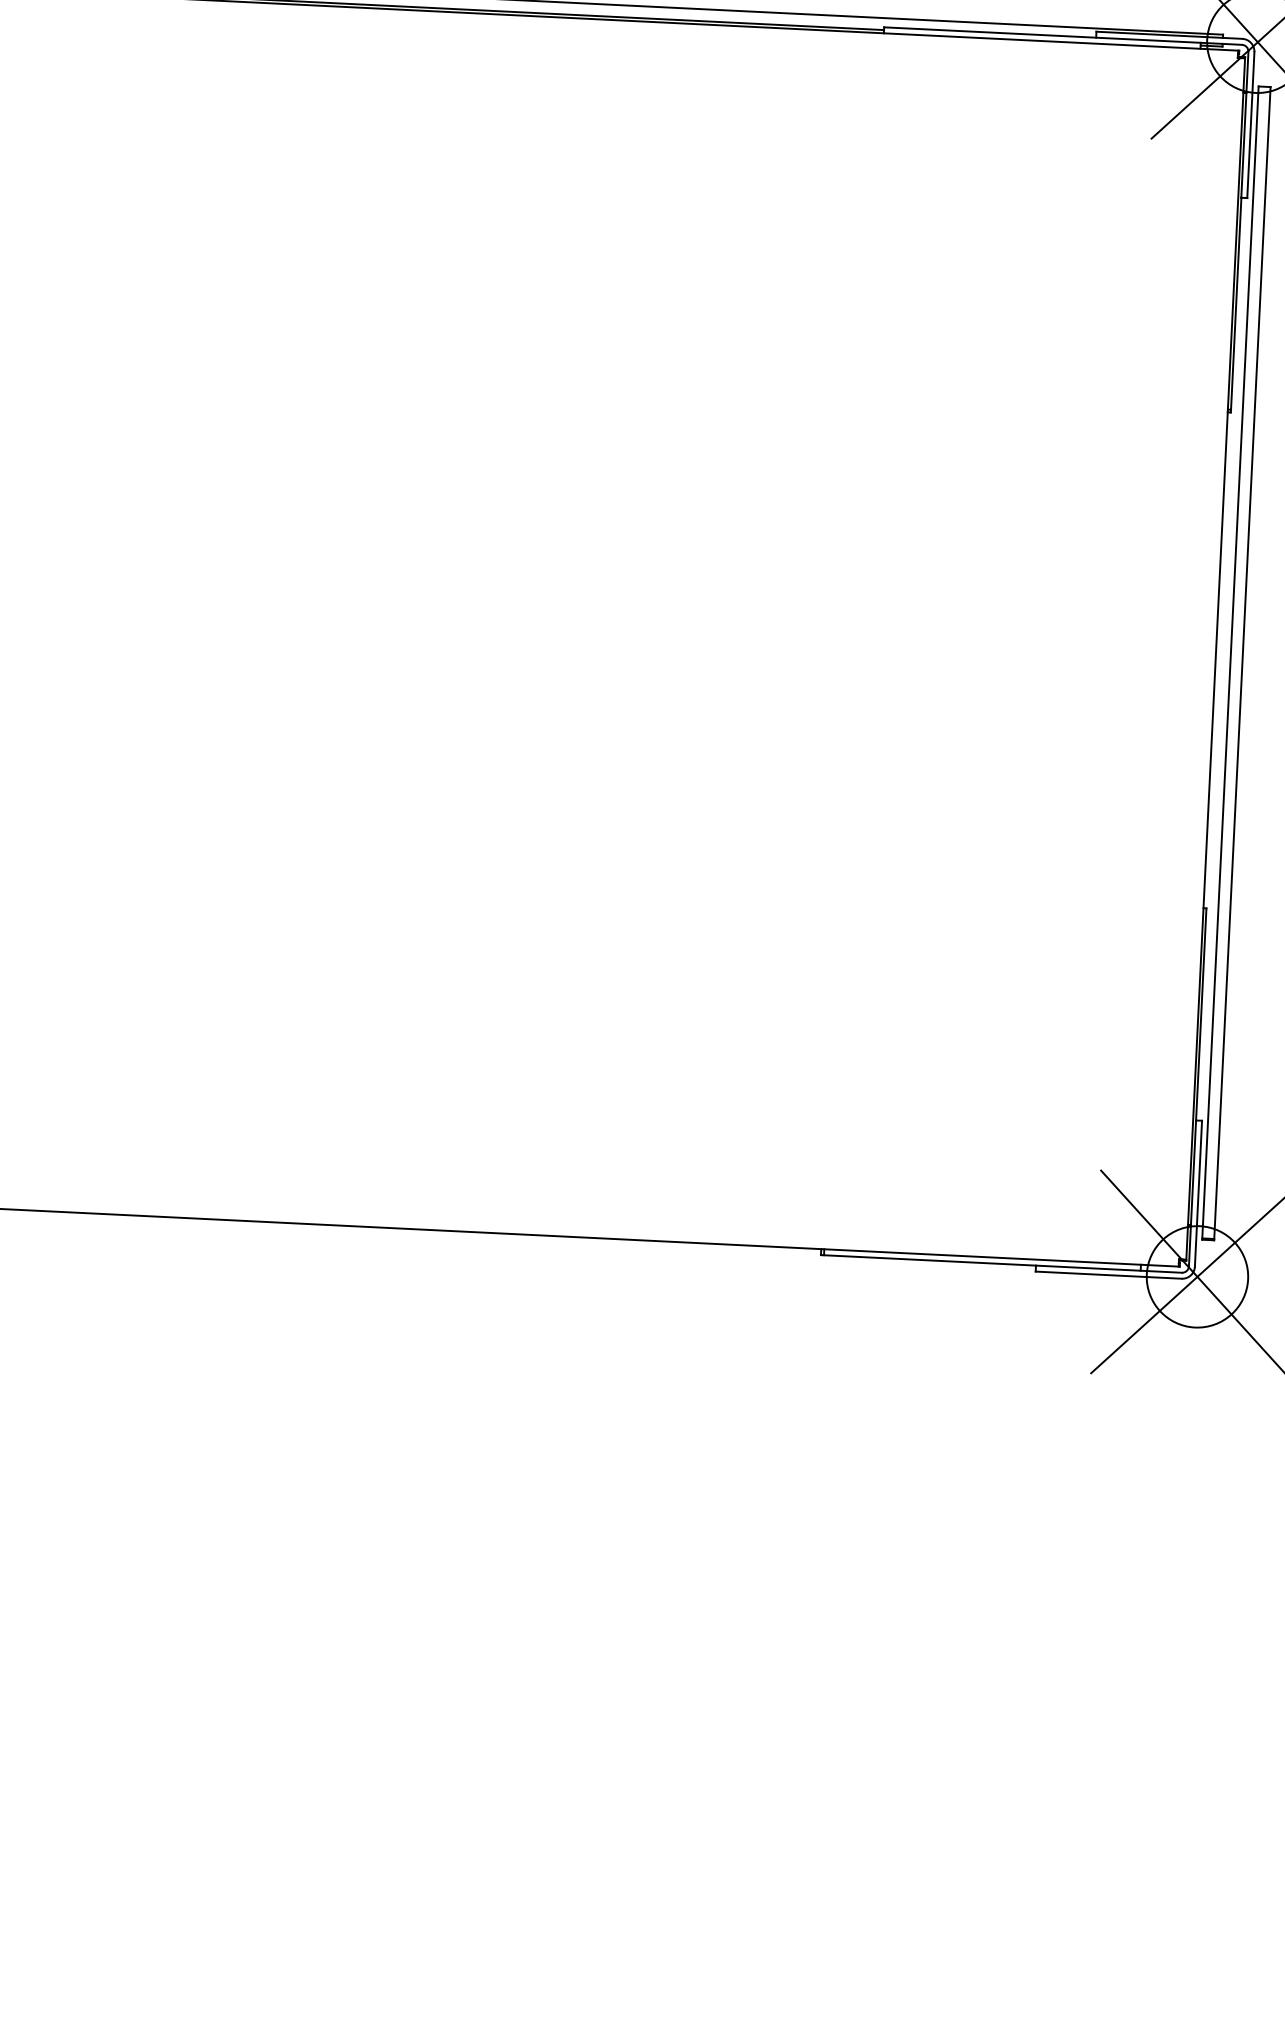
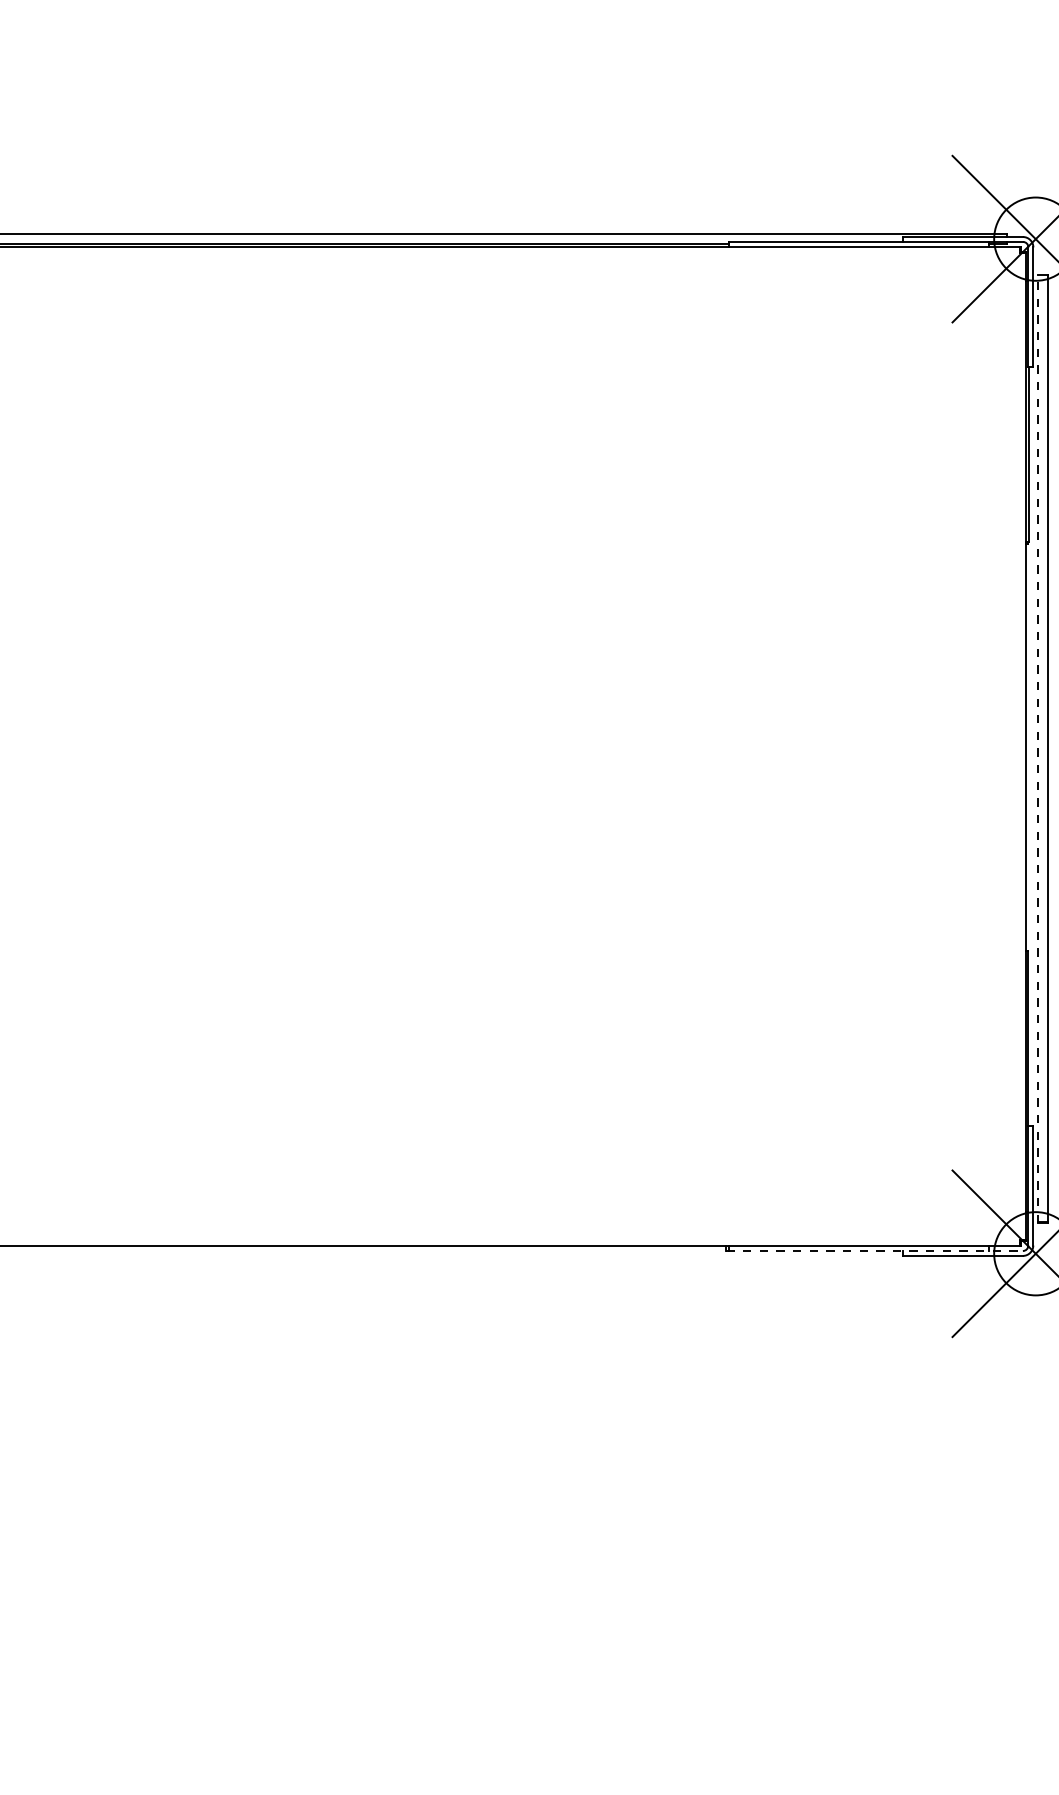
line: (1230, 663) -> (1038, 749), solid -> dashed
line: (1002, 1264) -> (875, 1251), solid -> dashed

